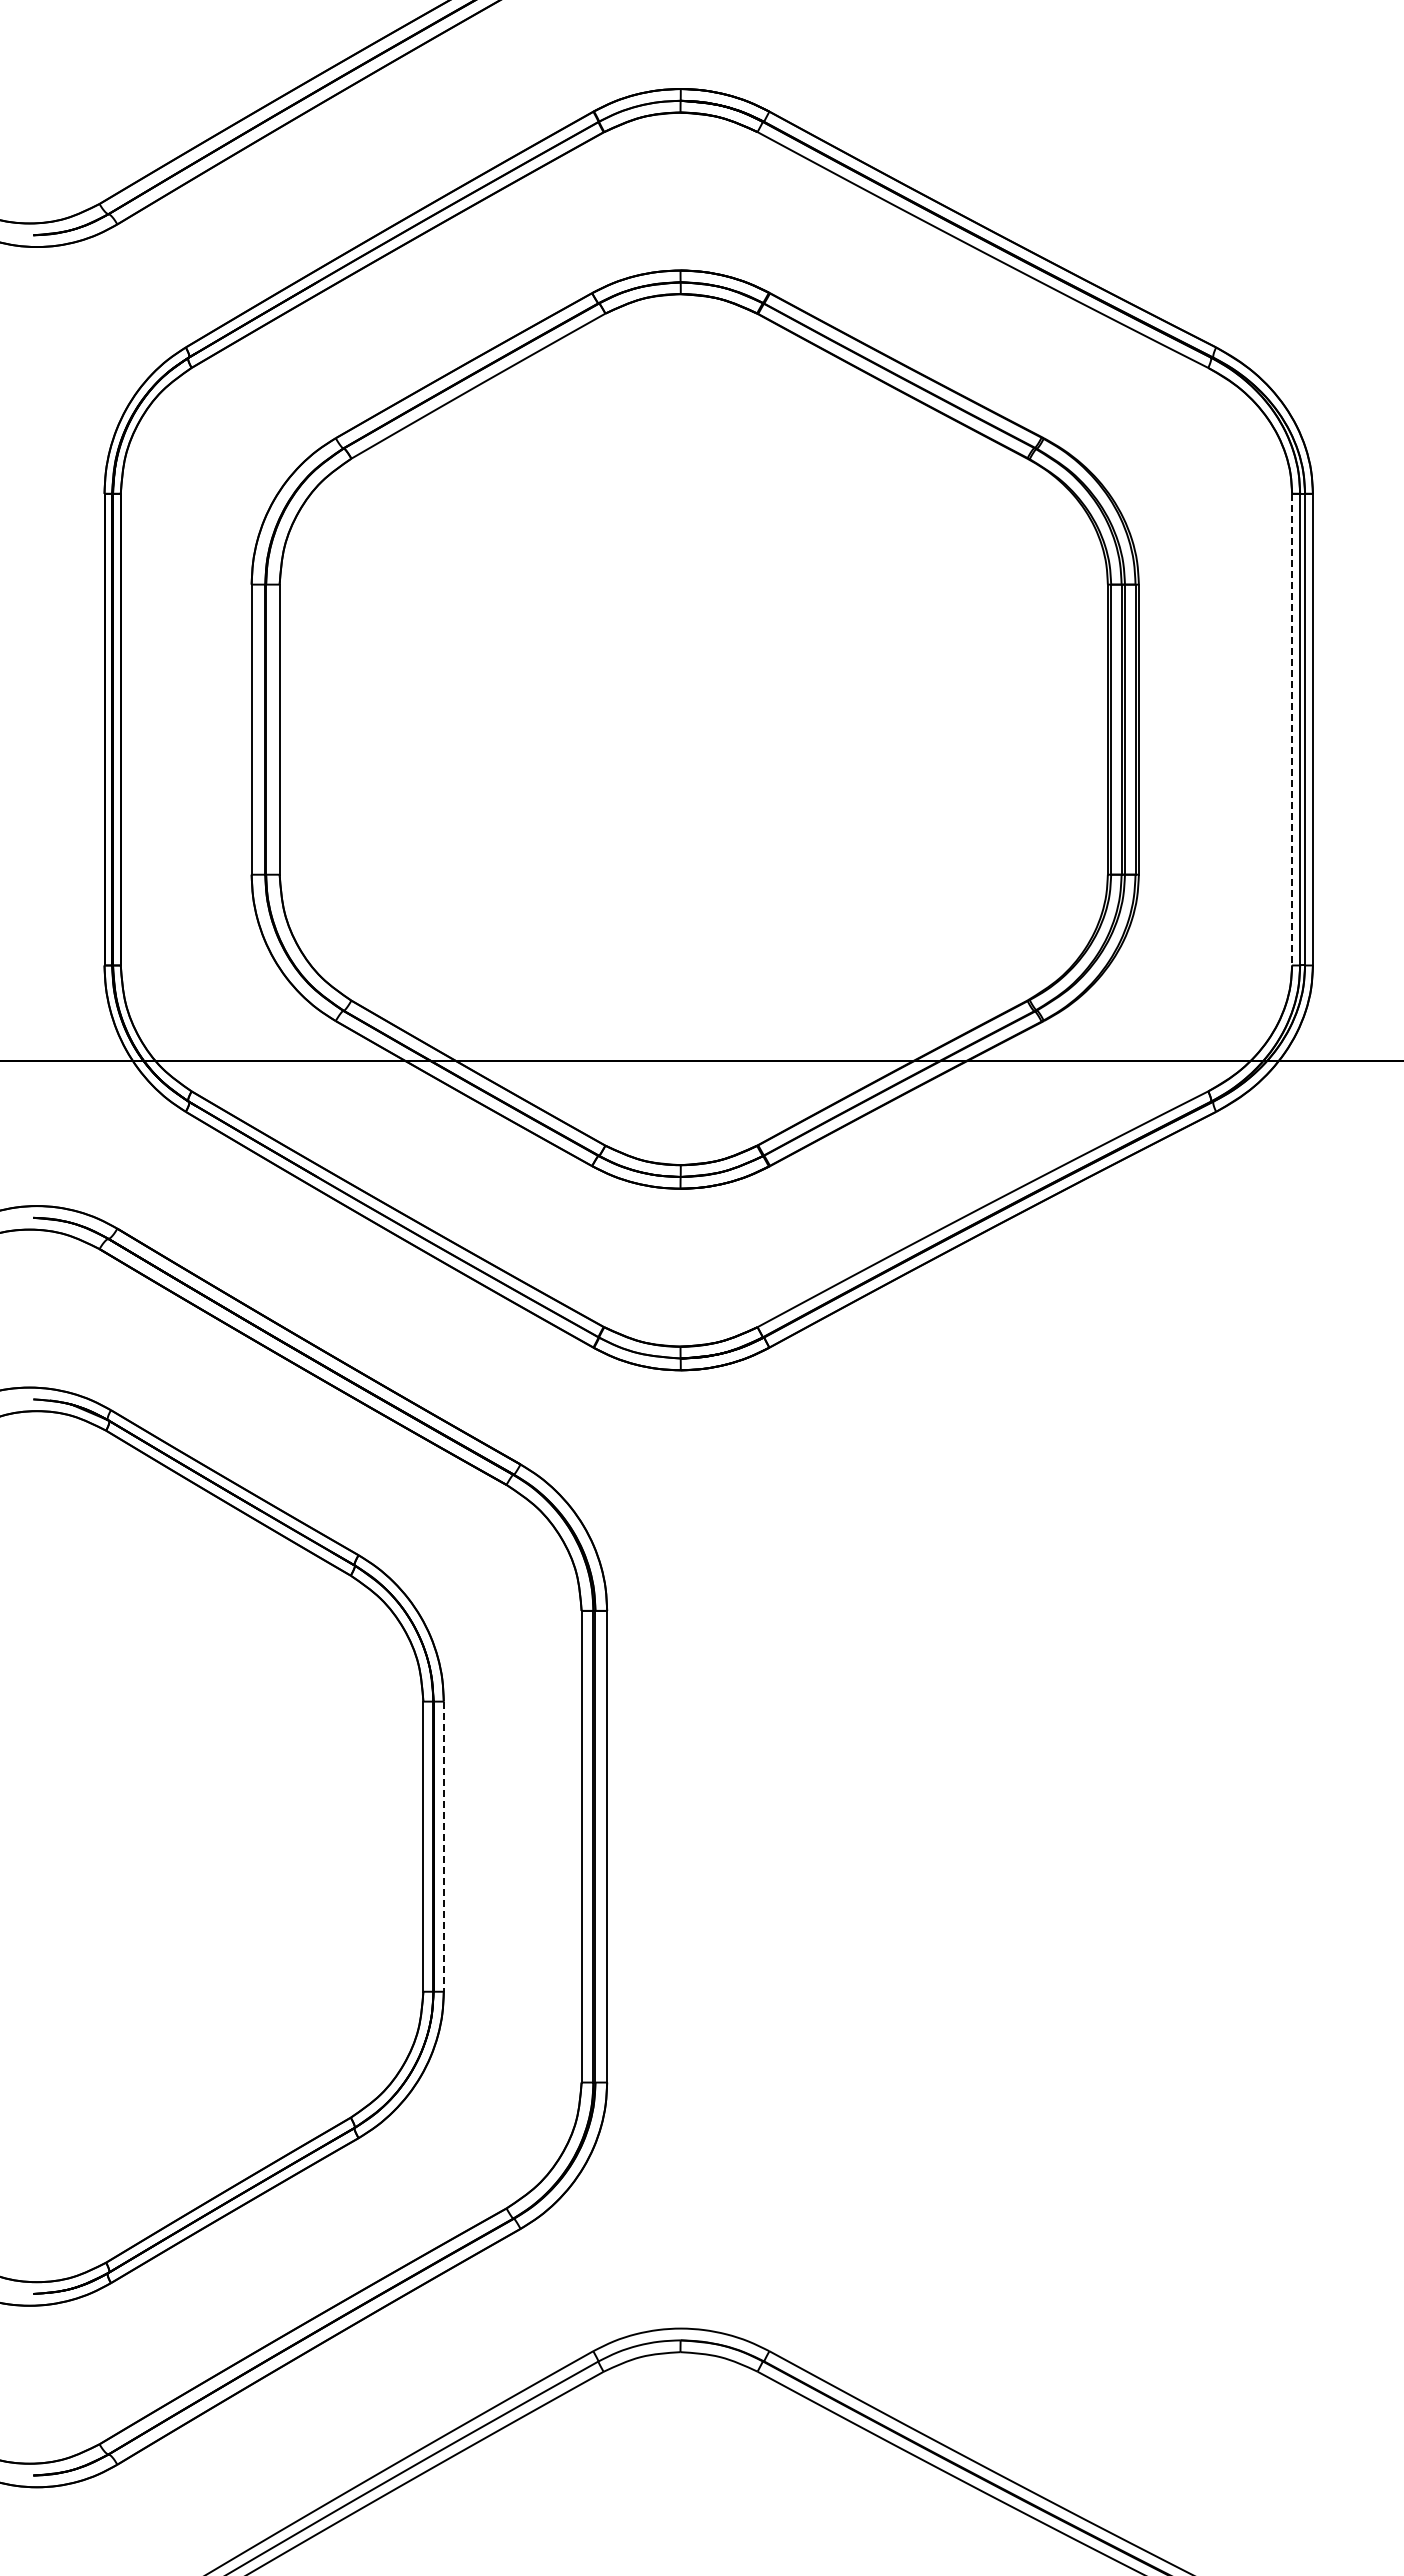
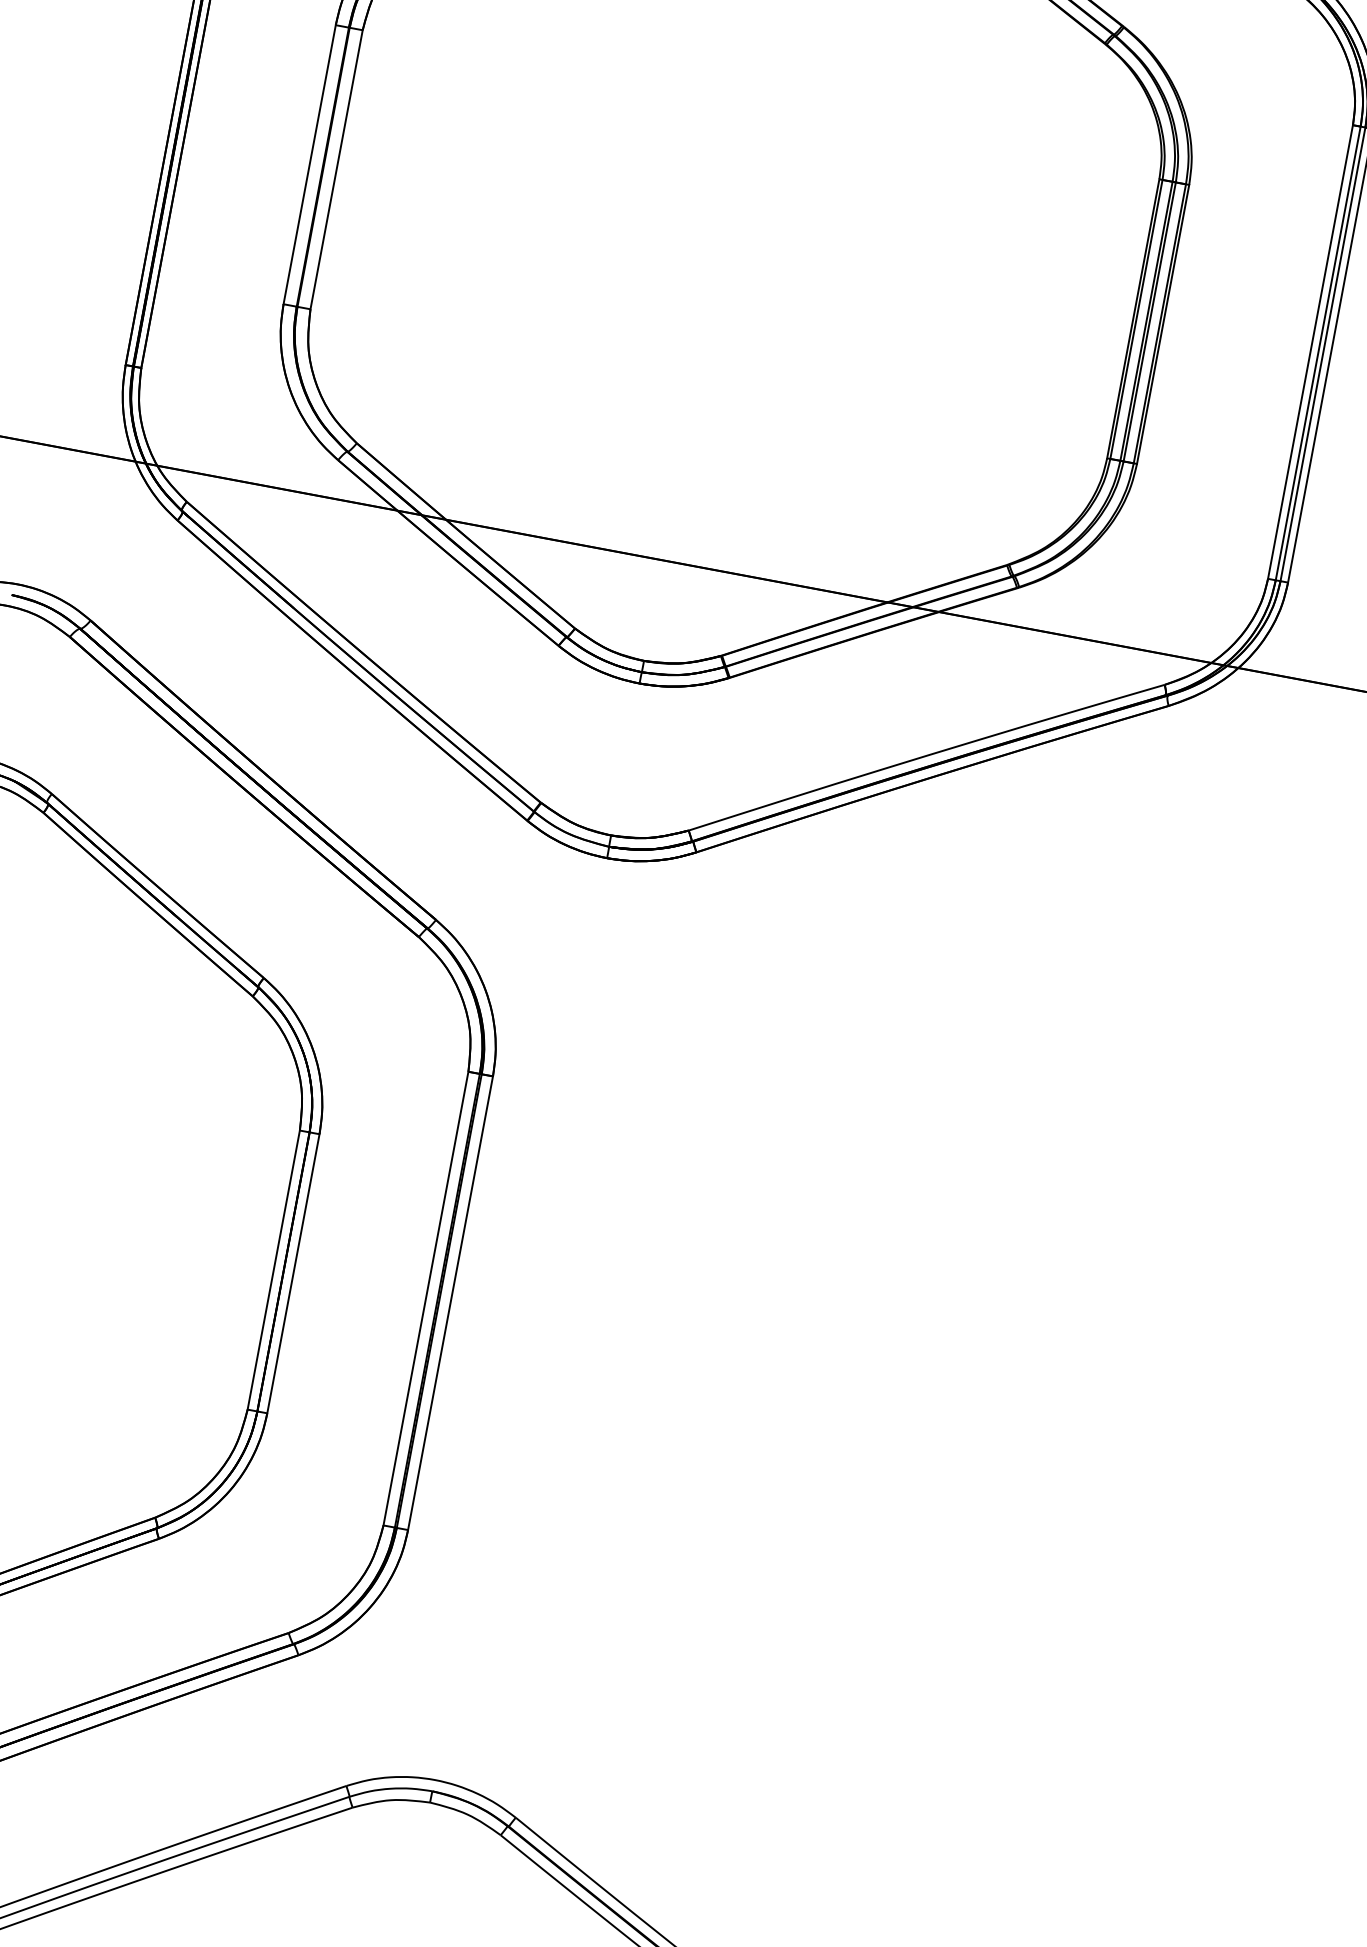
line: (1292, 729) -> (1310, 351), dashed -> solid
line: (443, 1847) -> (292, 1274), dashed -> solid

